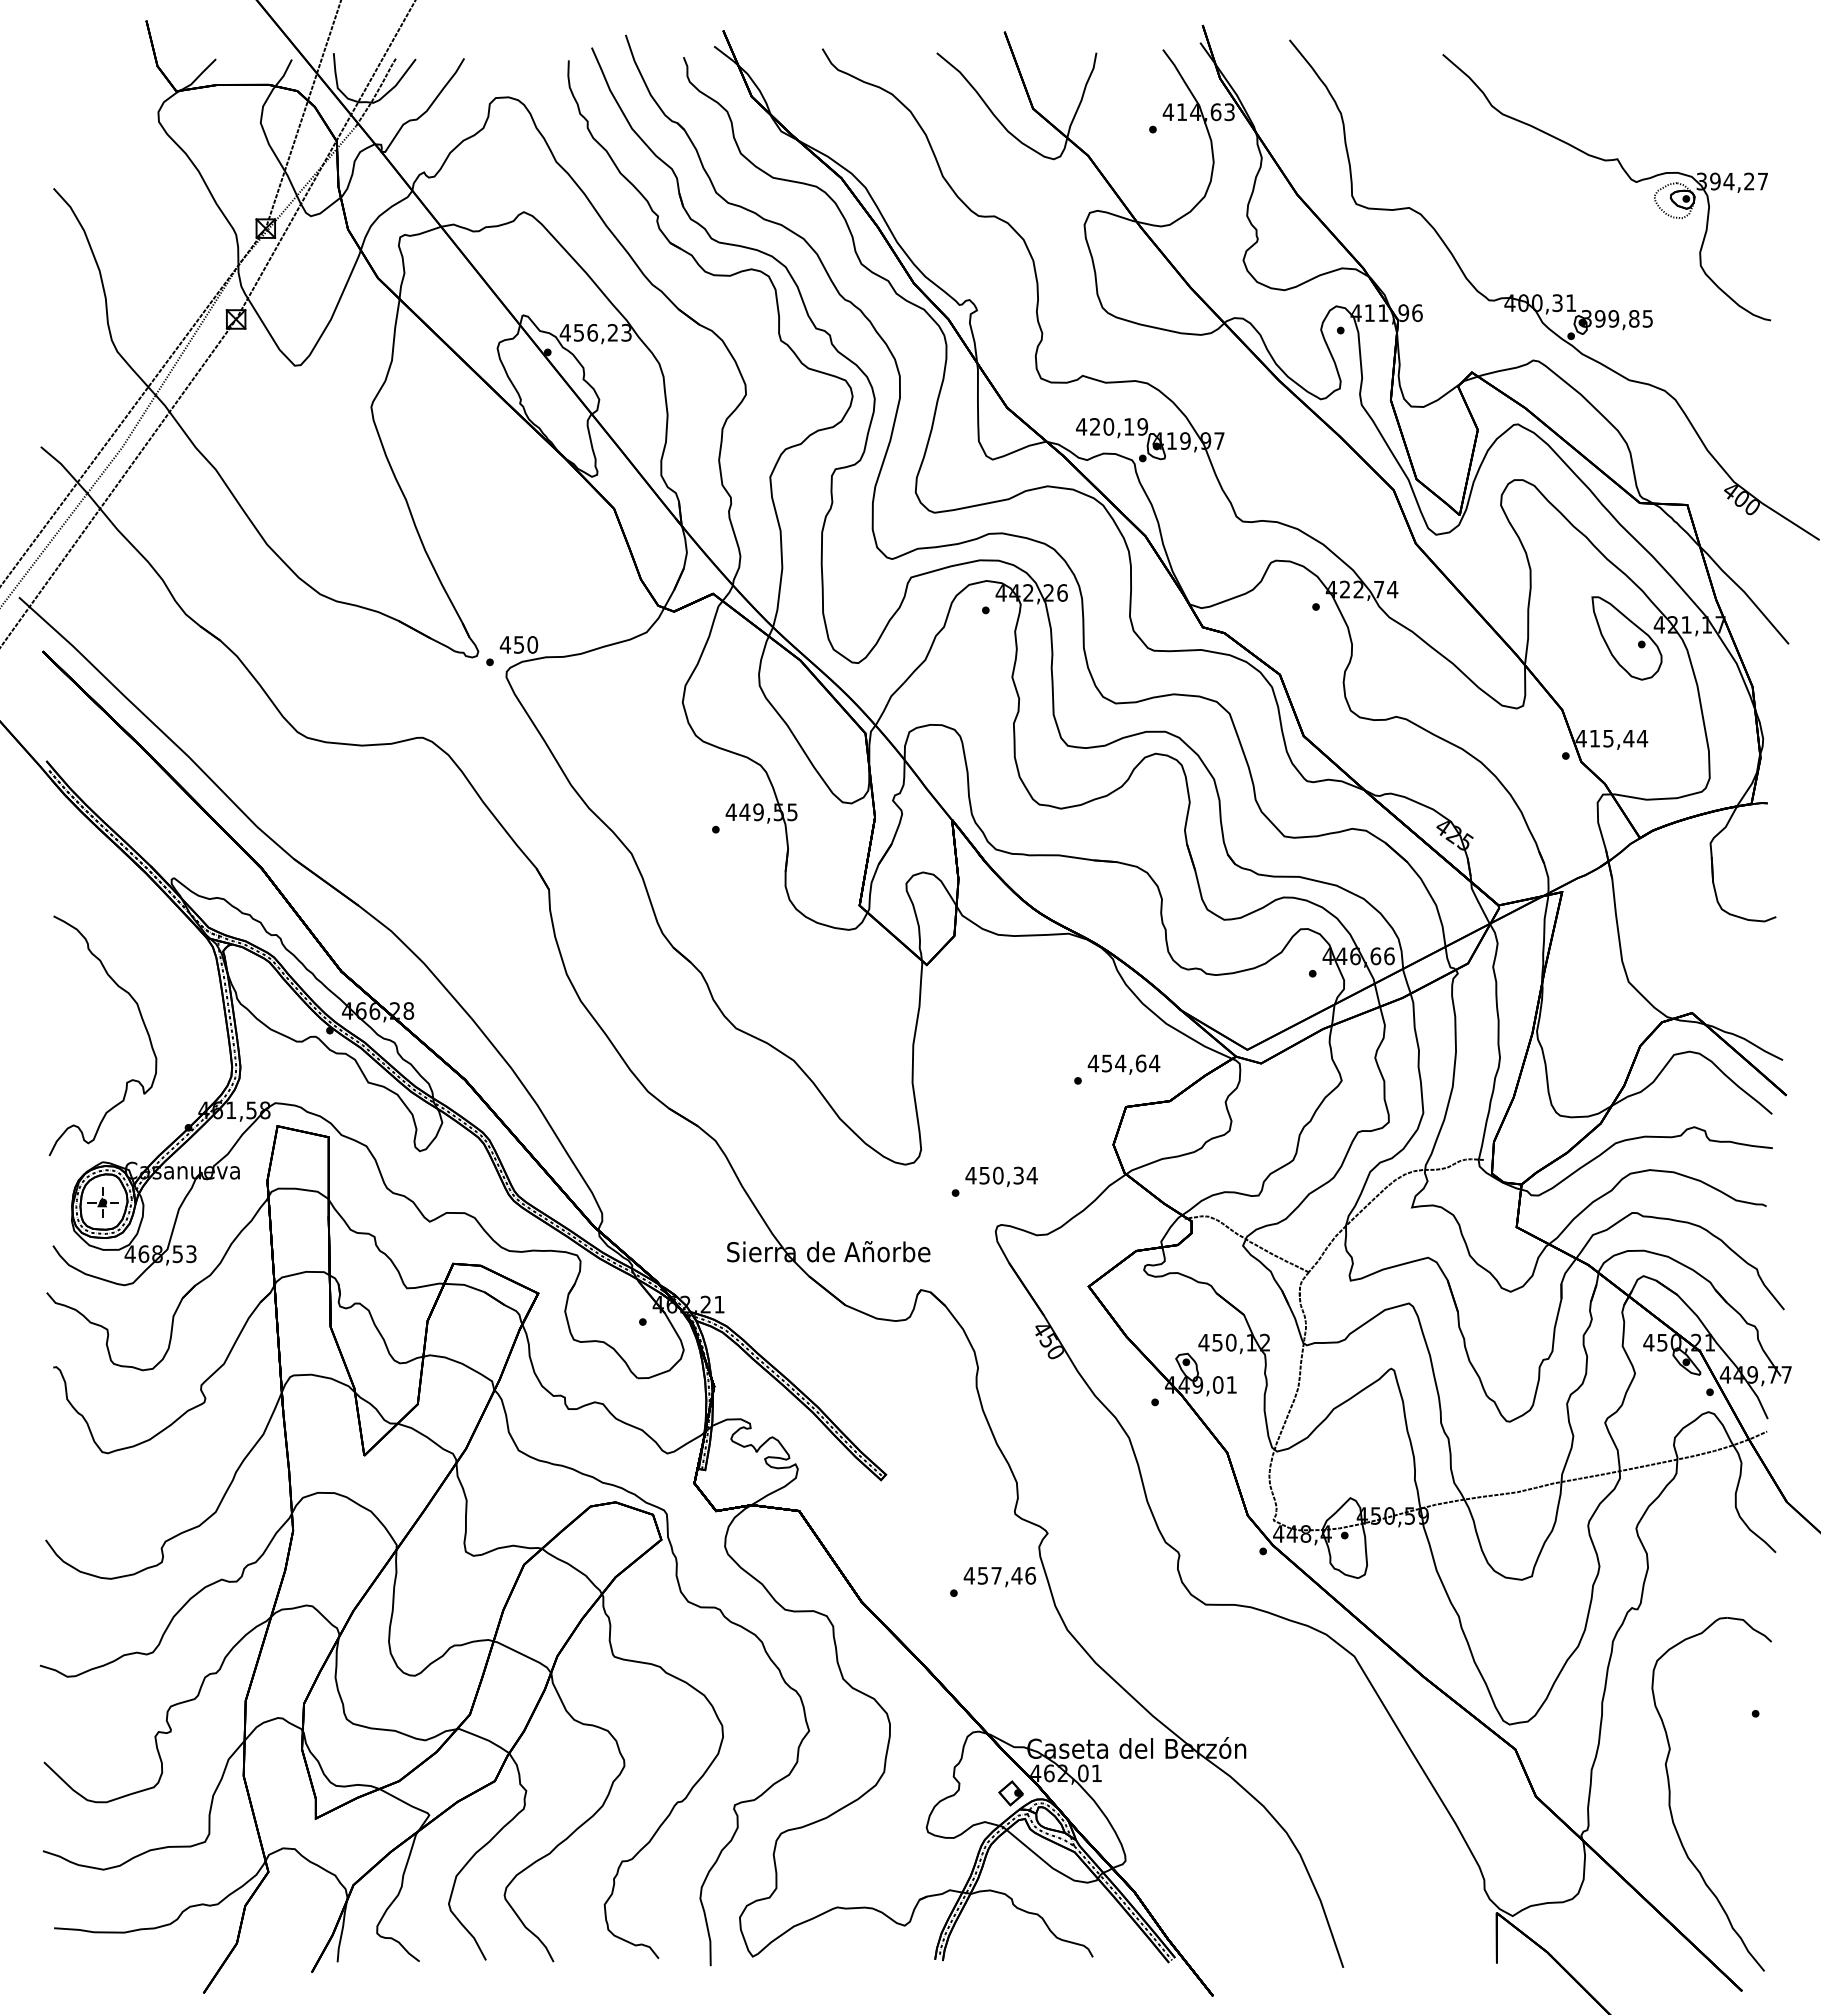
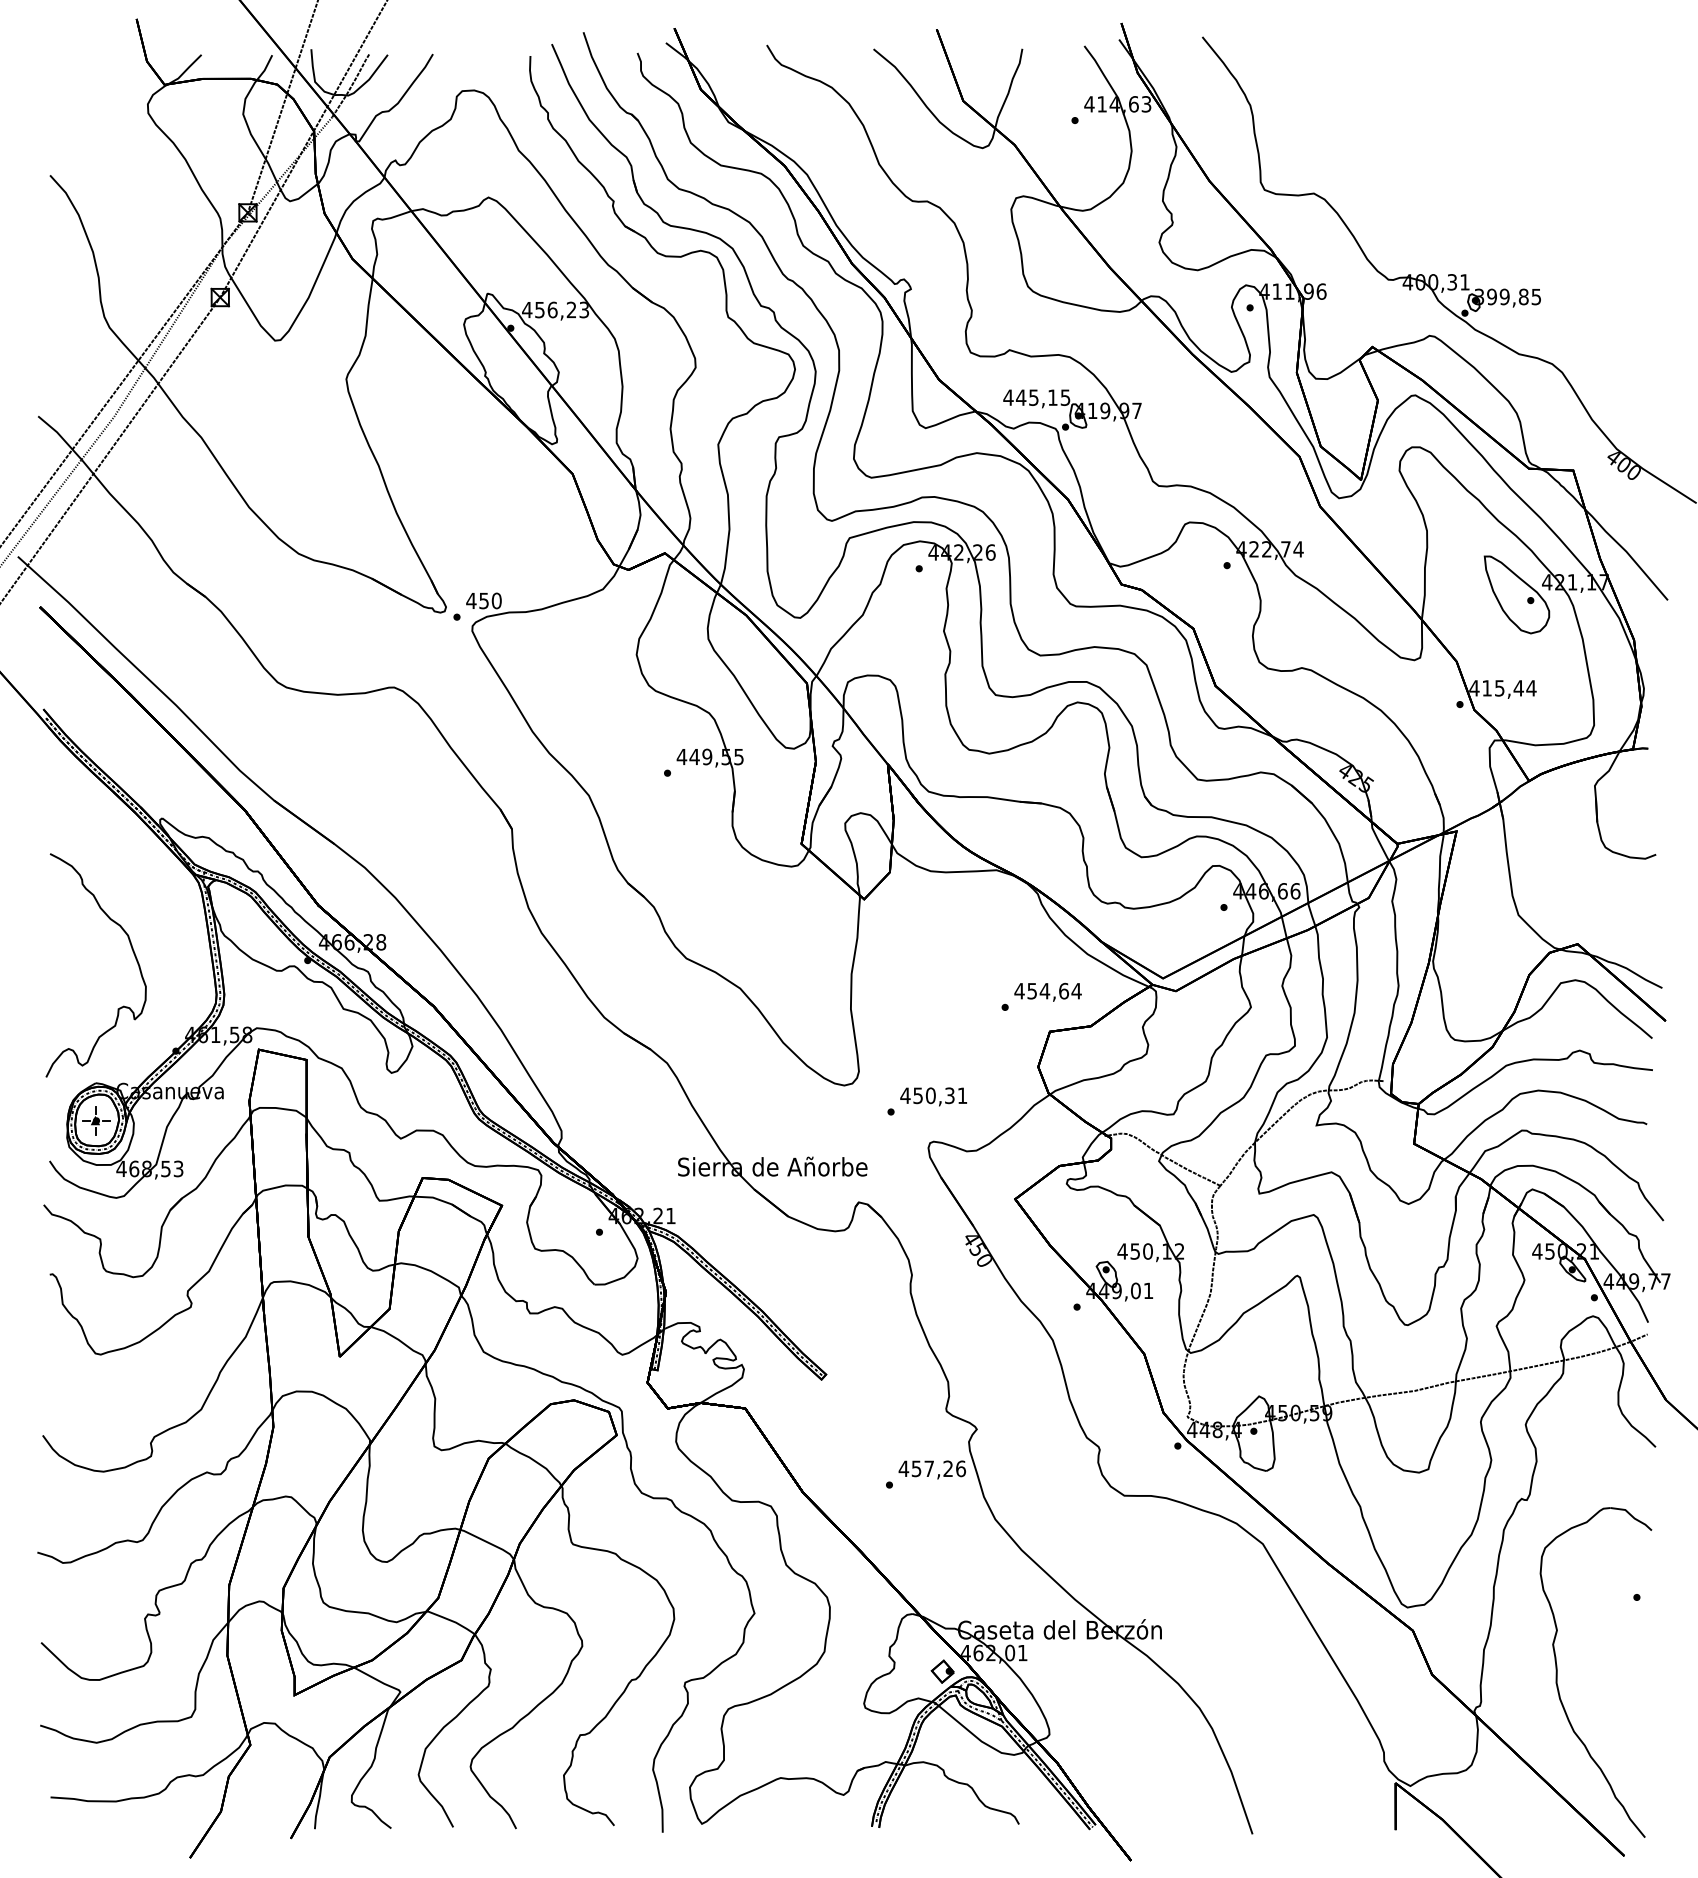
part: (1624, 172) -> (1514, 160), removed
text: (1118, 426) -> (1042, 397), 420,19 -> 445,15
text: (1031, 1175) -> (961, 1095), 450,34 -> 450,31
text: (1016, 1575) -> (947, 1468), 457,46 -> 457,26

